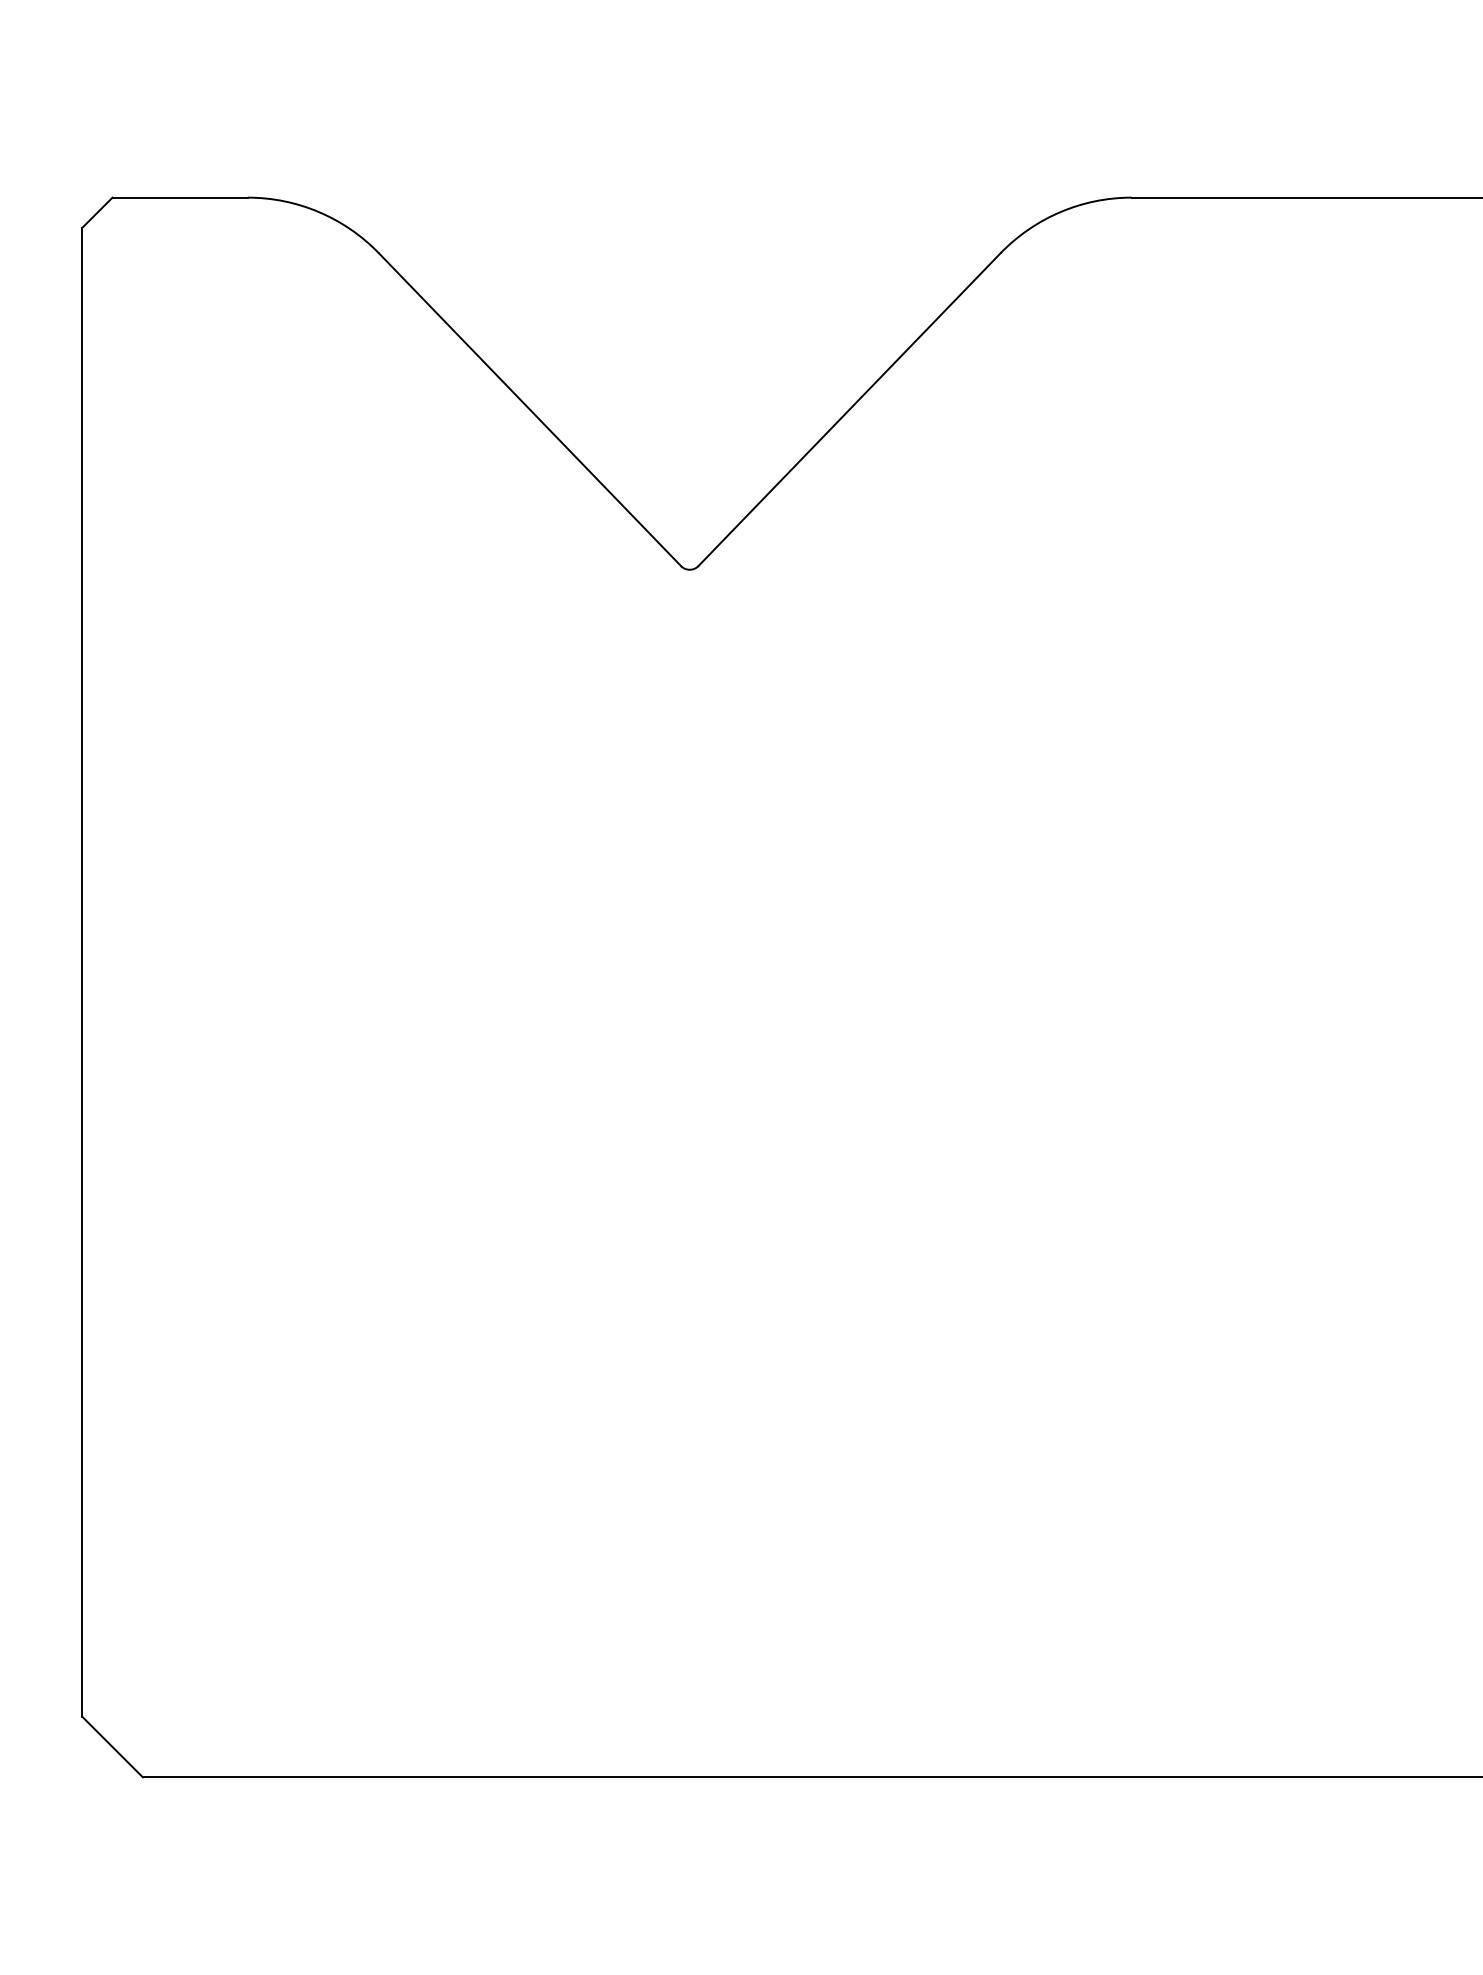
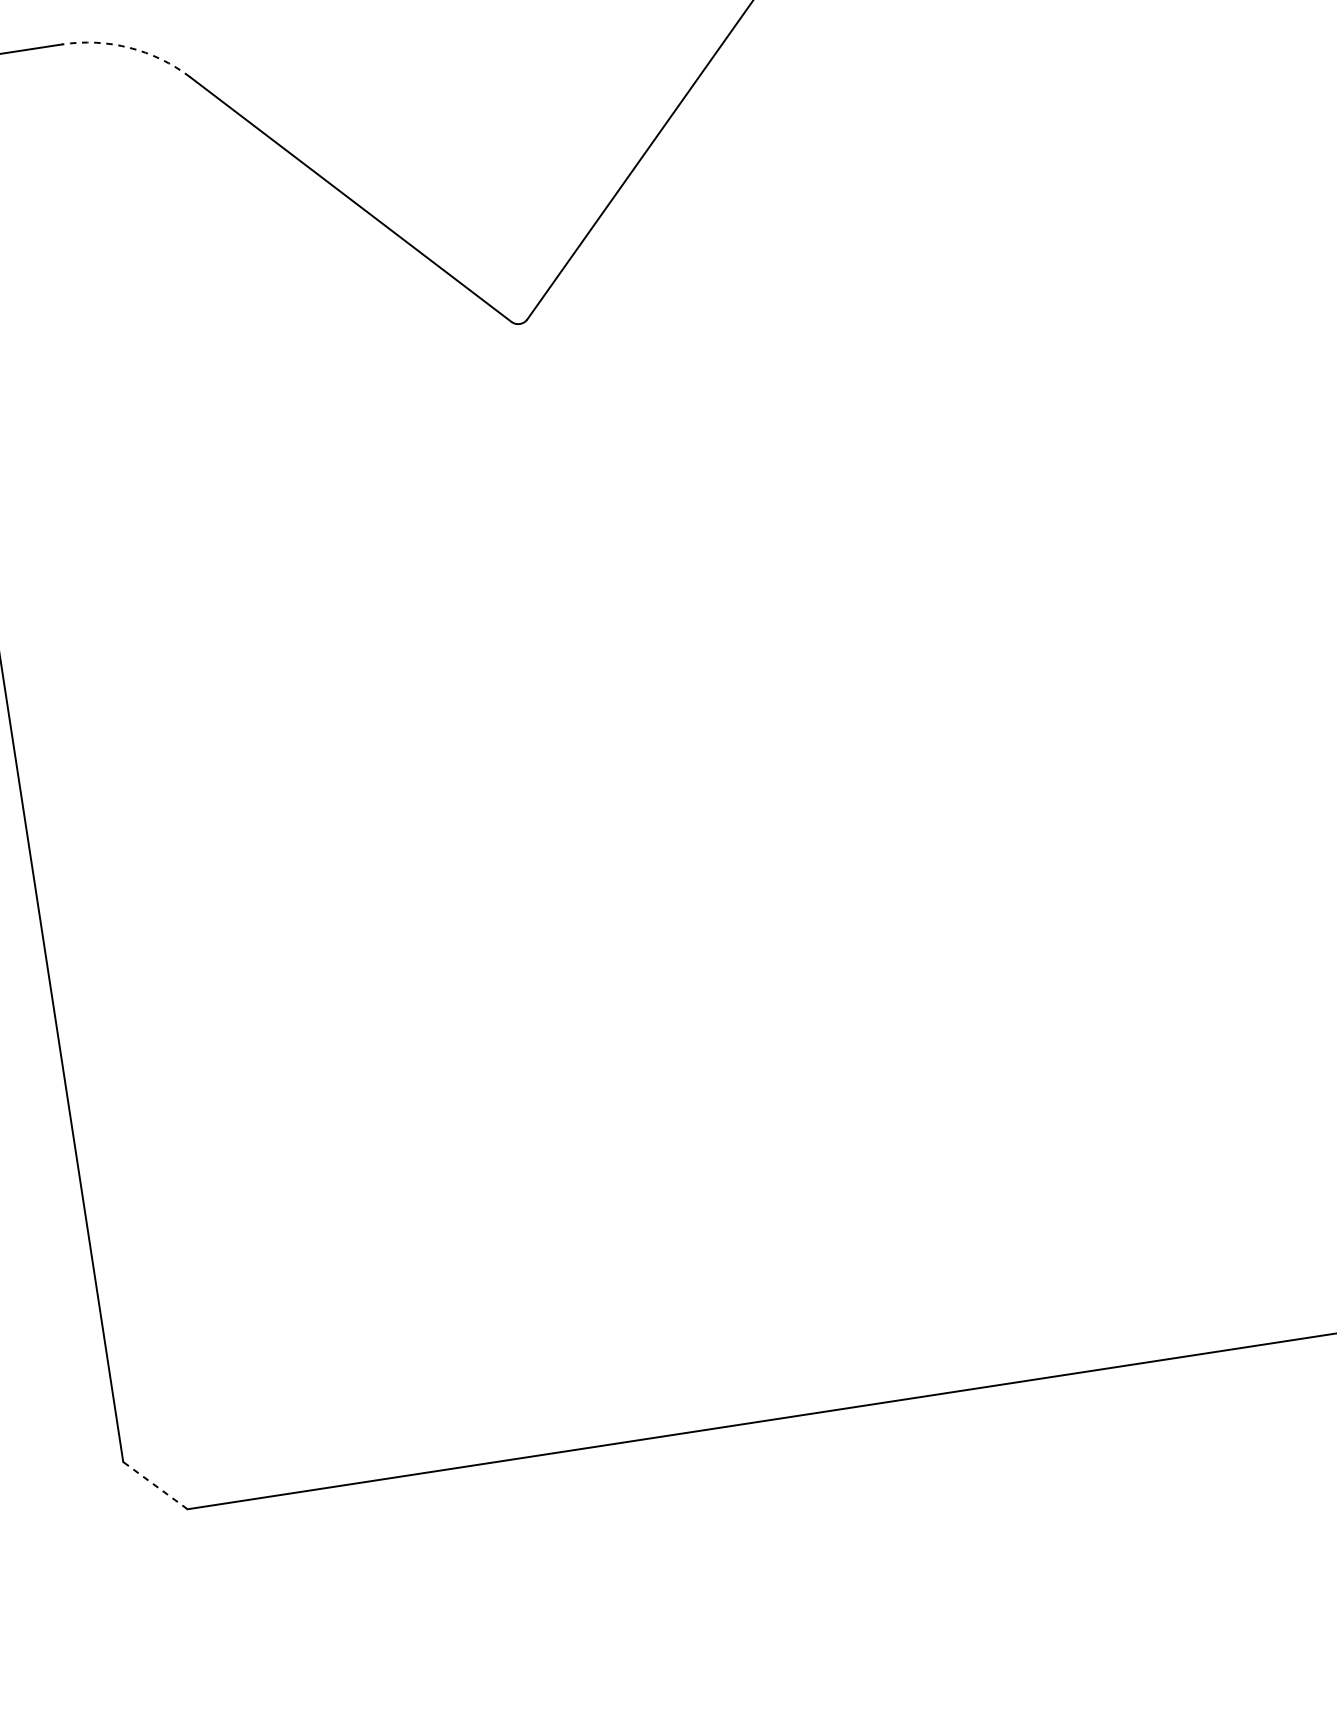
arc: (319, 212) -> (129, 48), solid -> dashed
line: (112, 1746) -> (155, 1485), solid -> dashed

